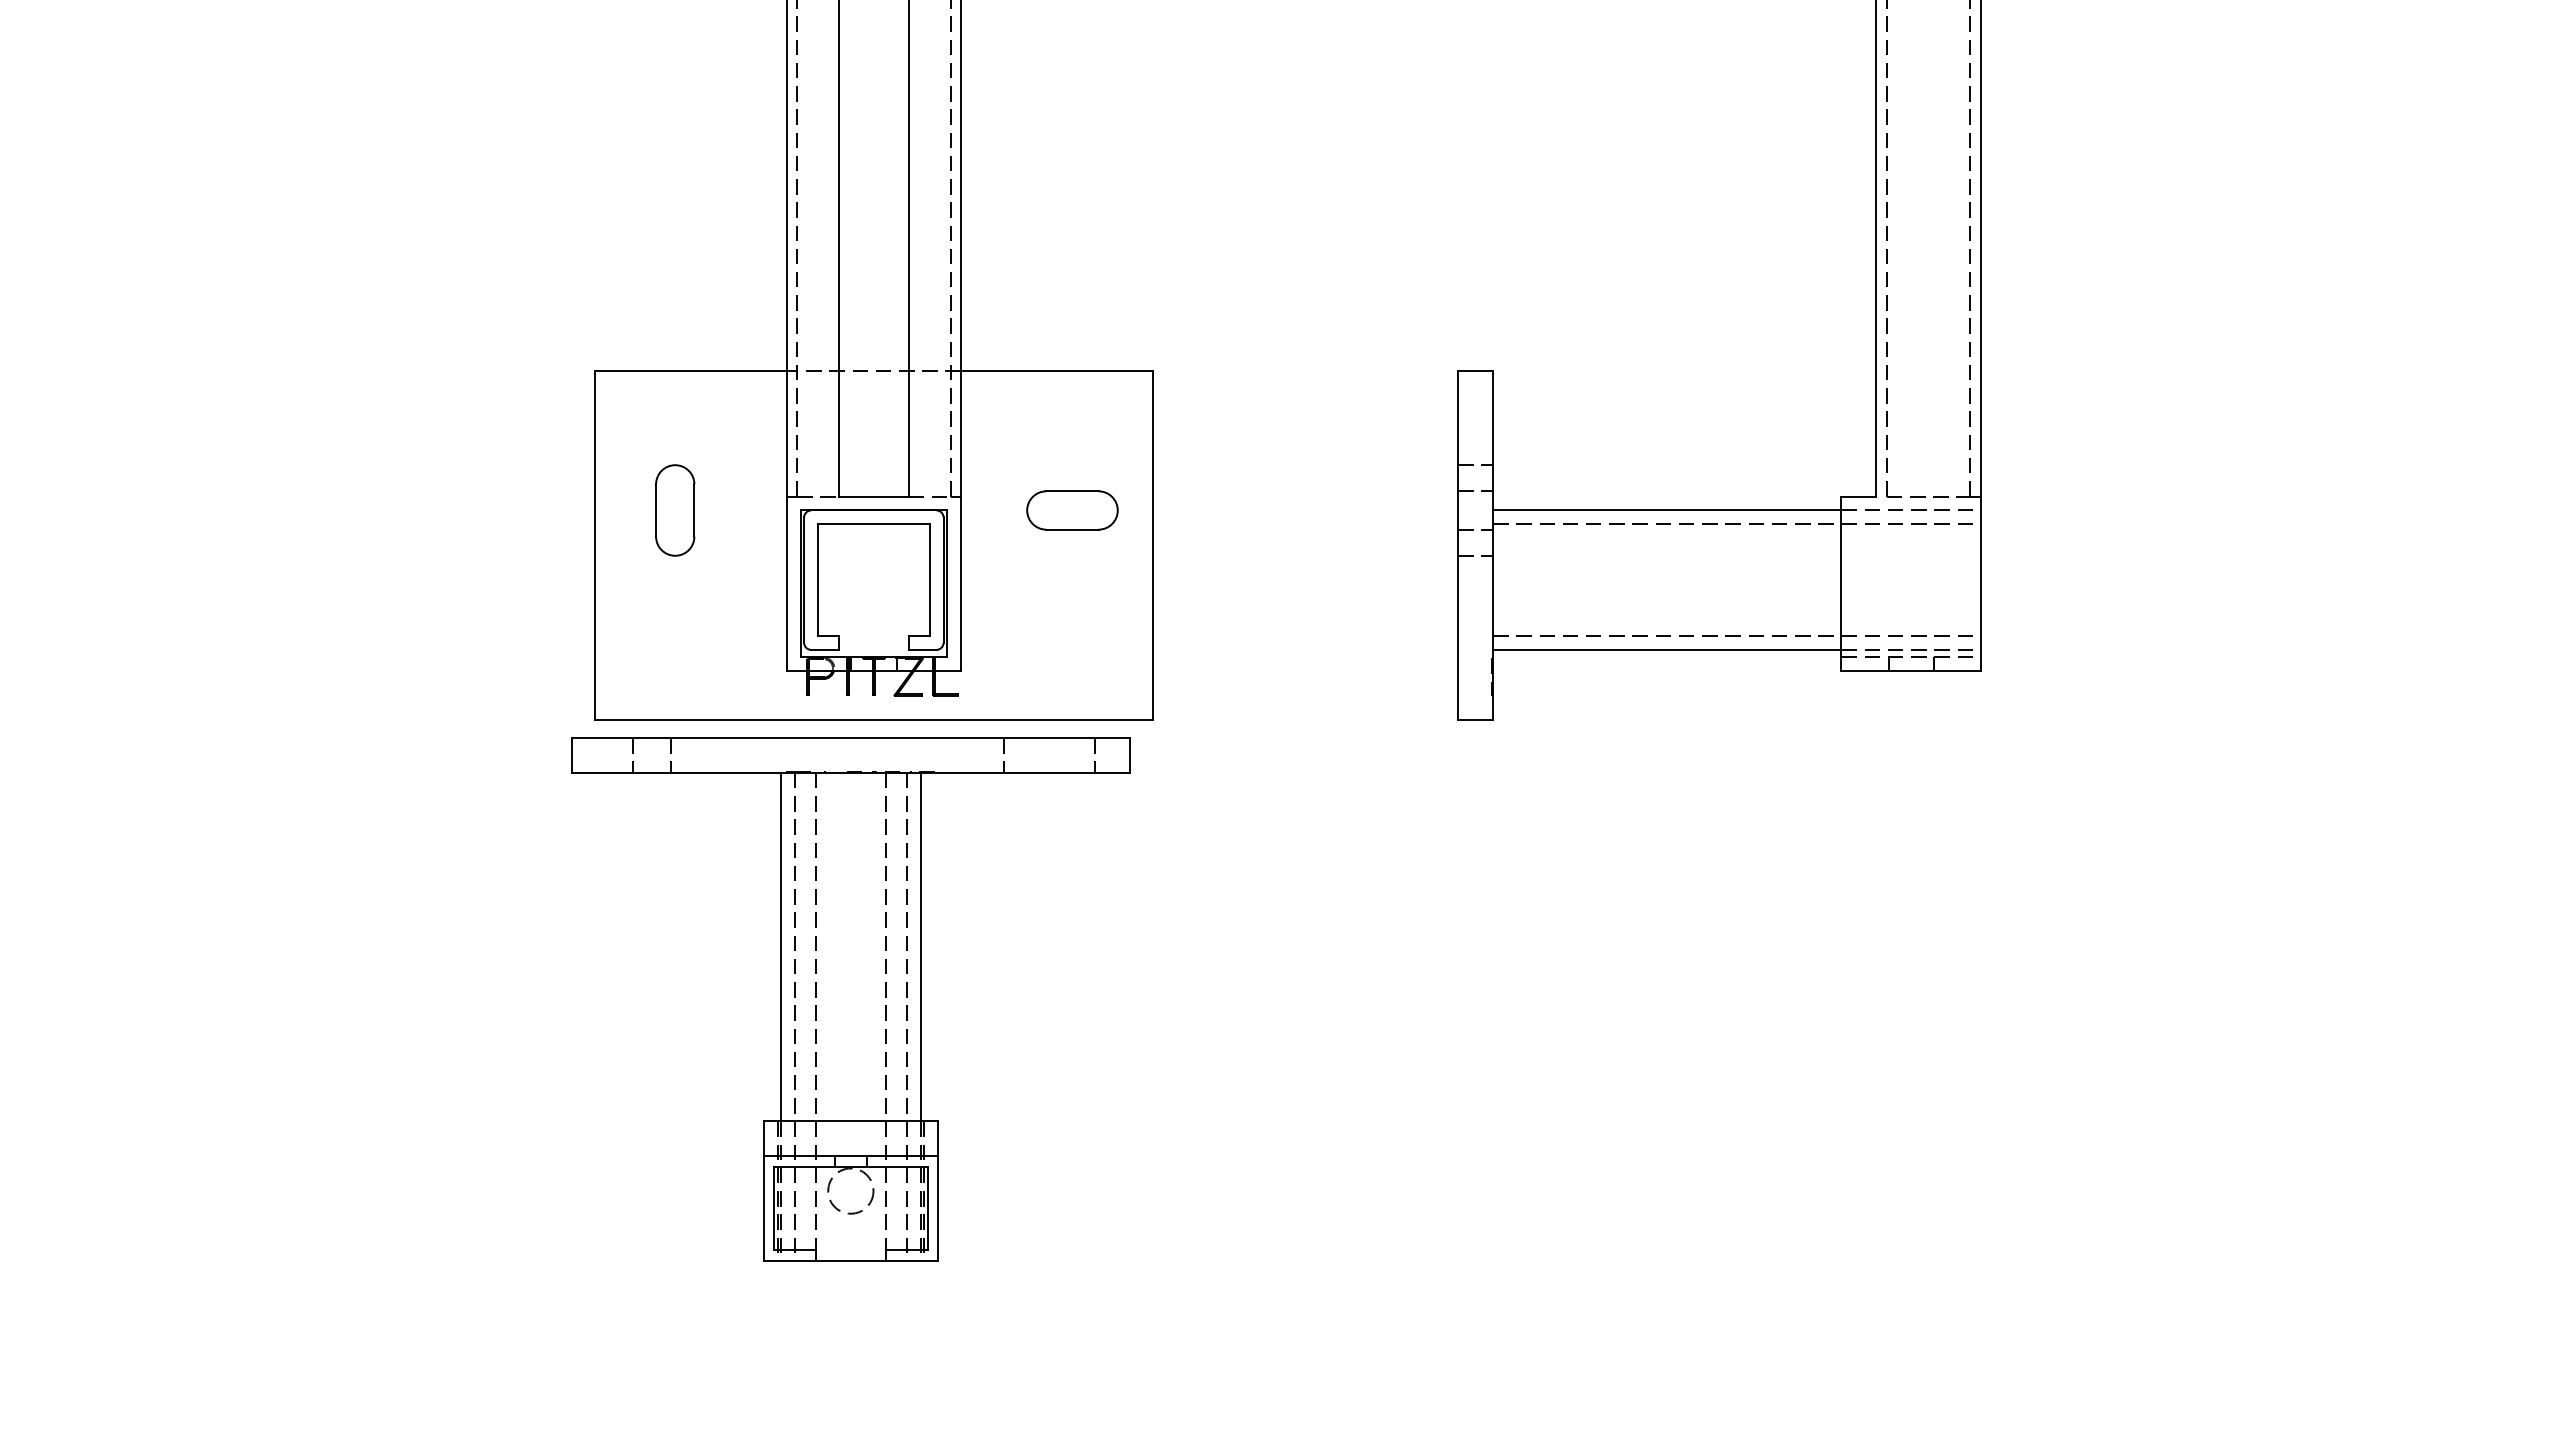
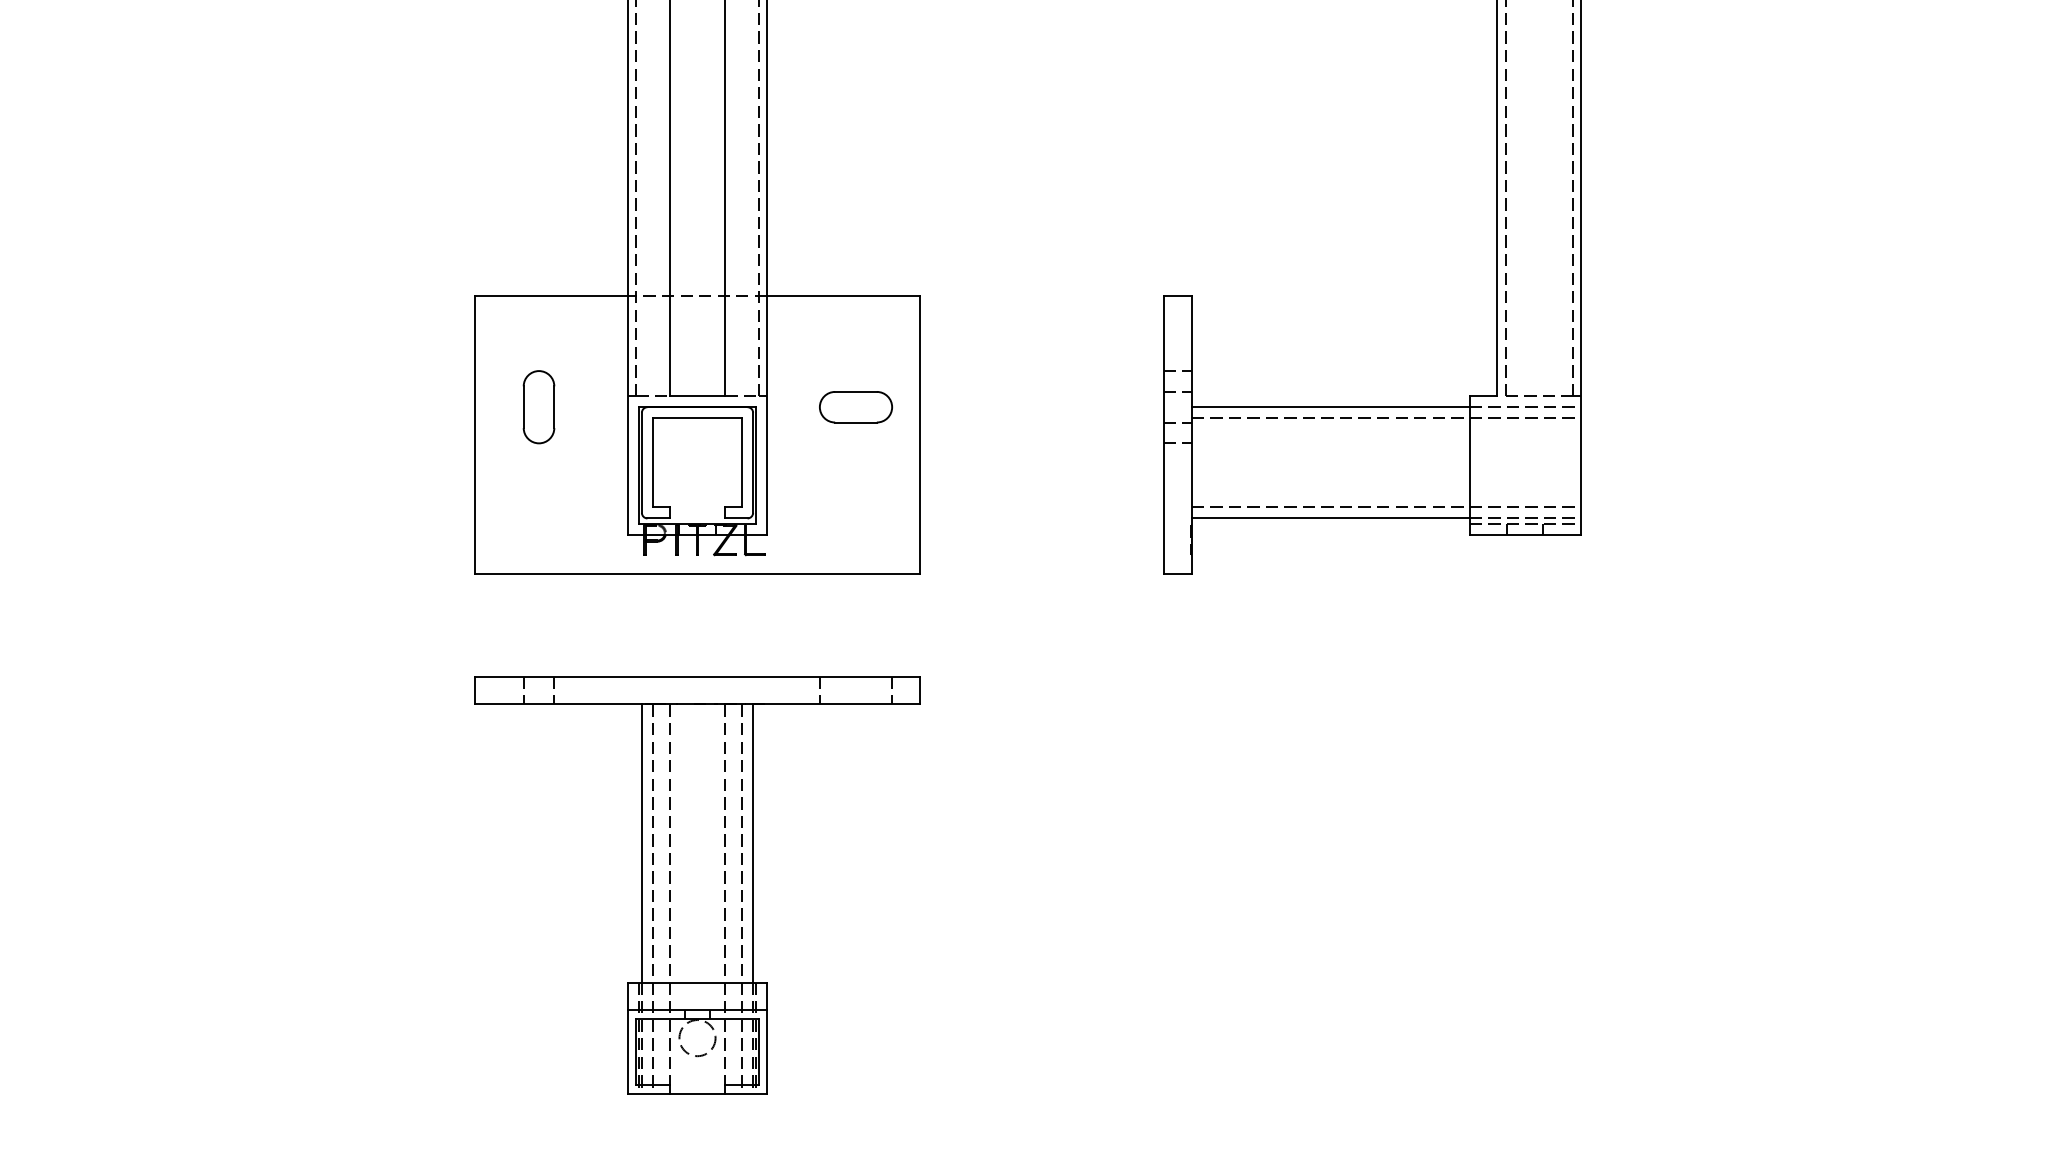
part: (850, 999) -> (697, 885), moved

